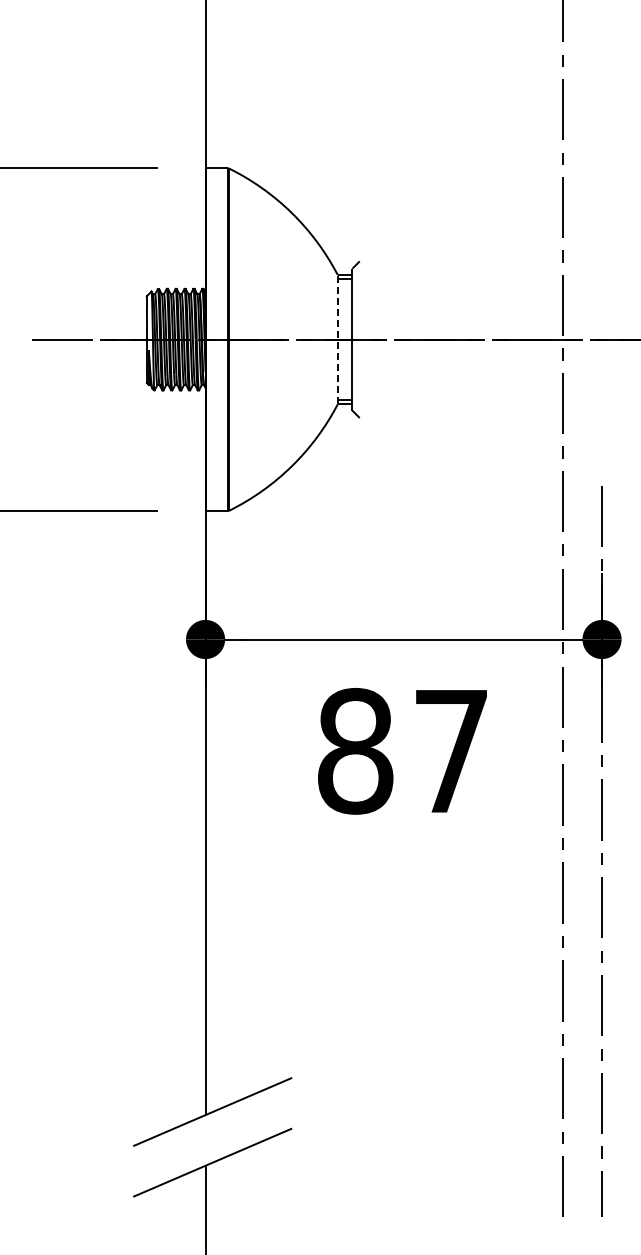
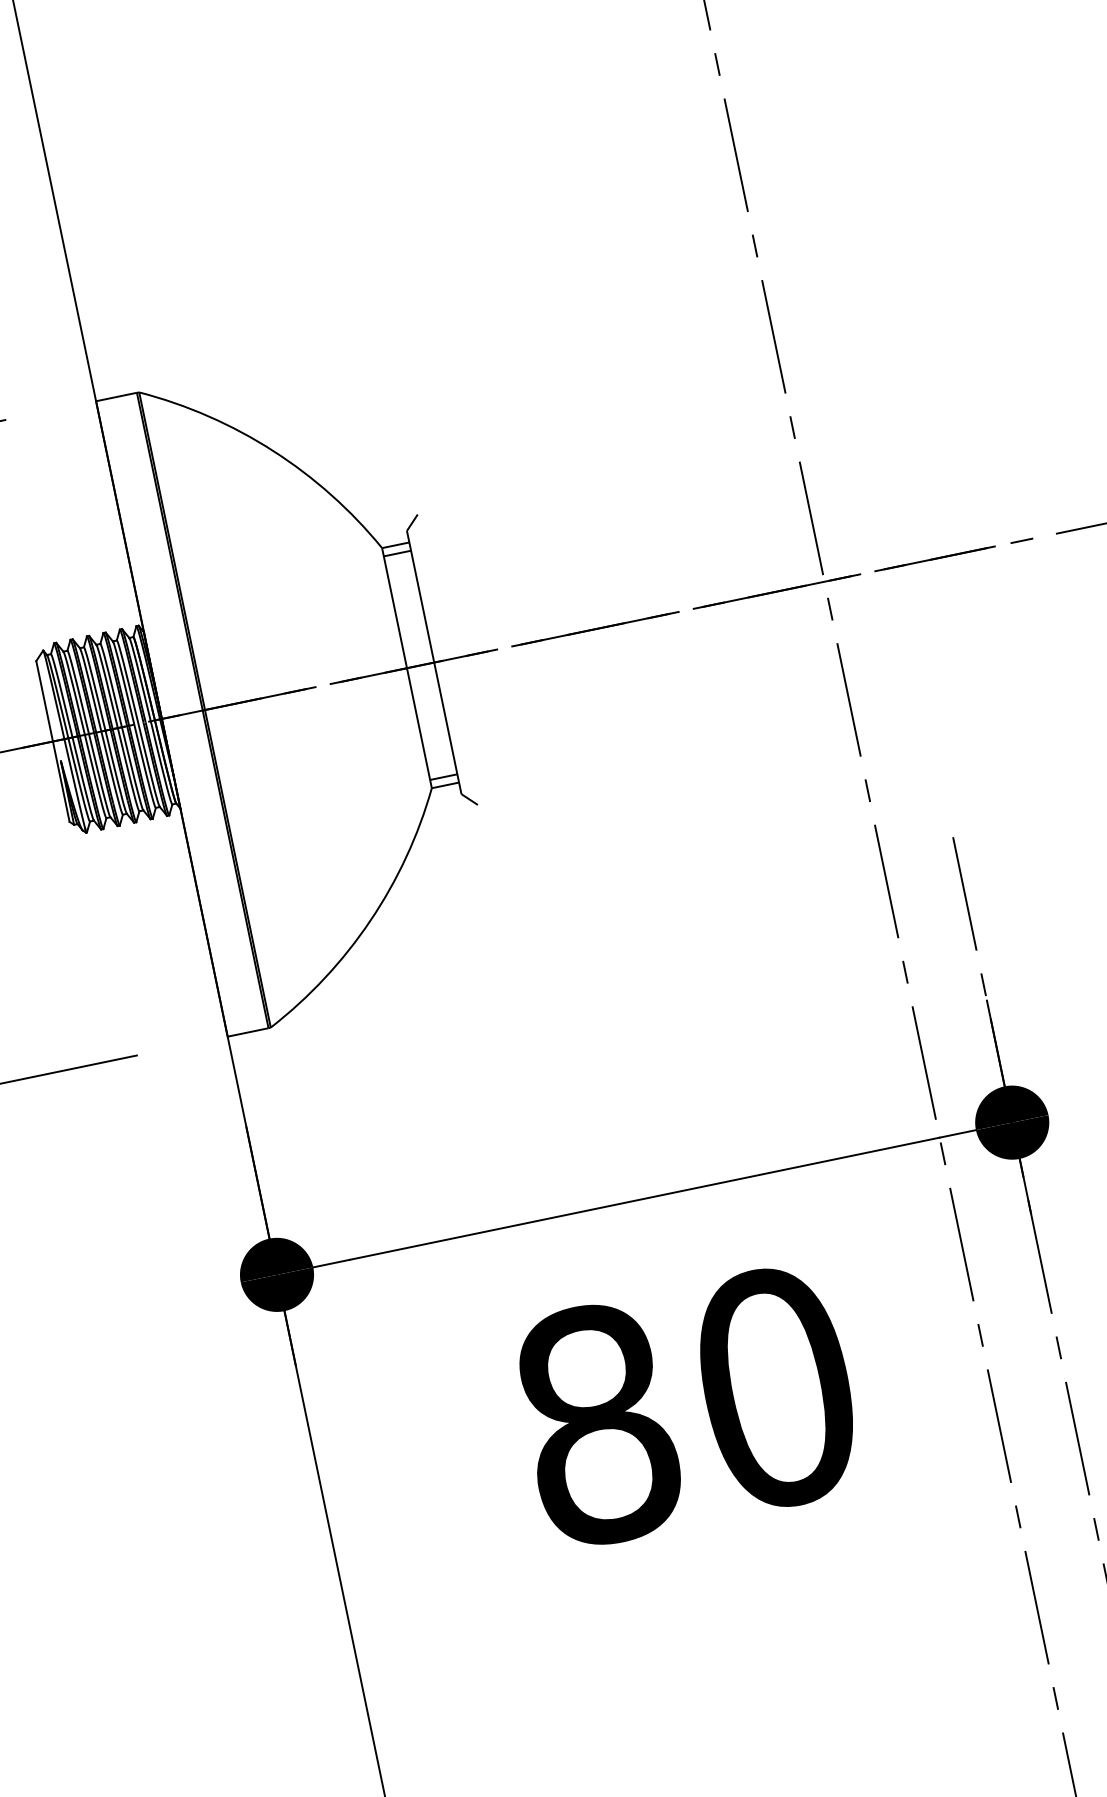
line: (337, 339) -> (406, 667), dashed -> solid
text: (451, 751) -> (776, 1388), 87 -> 80

